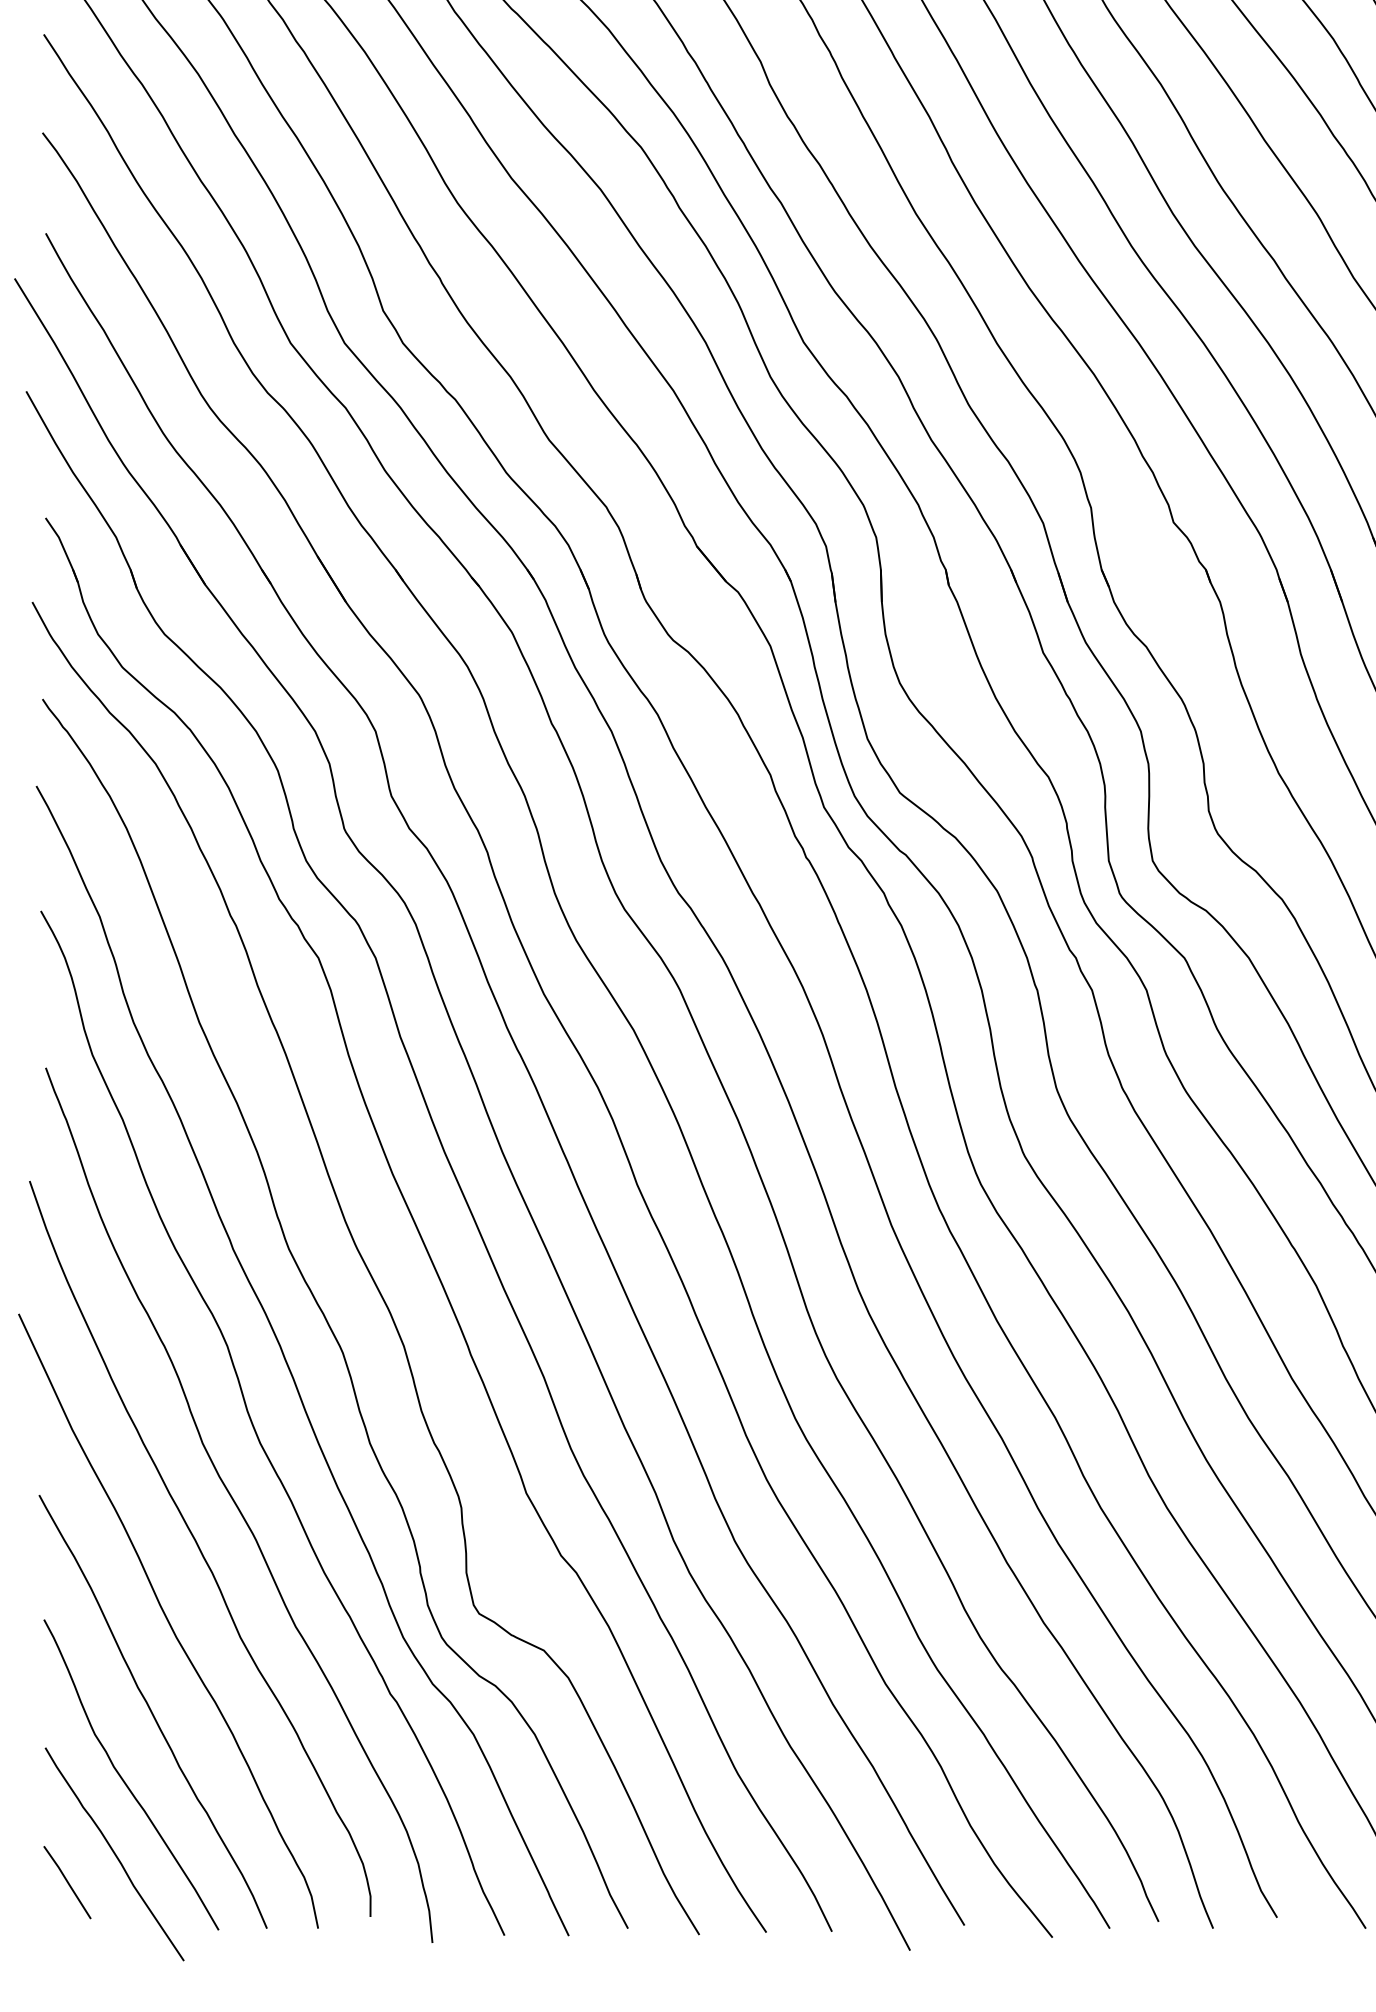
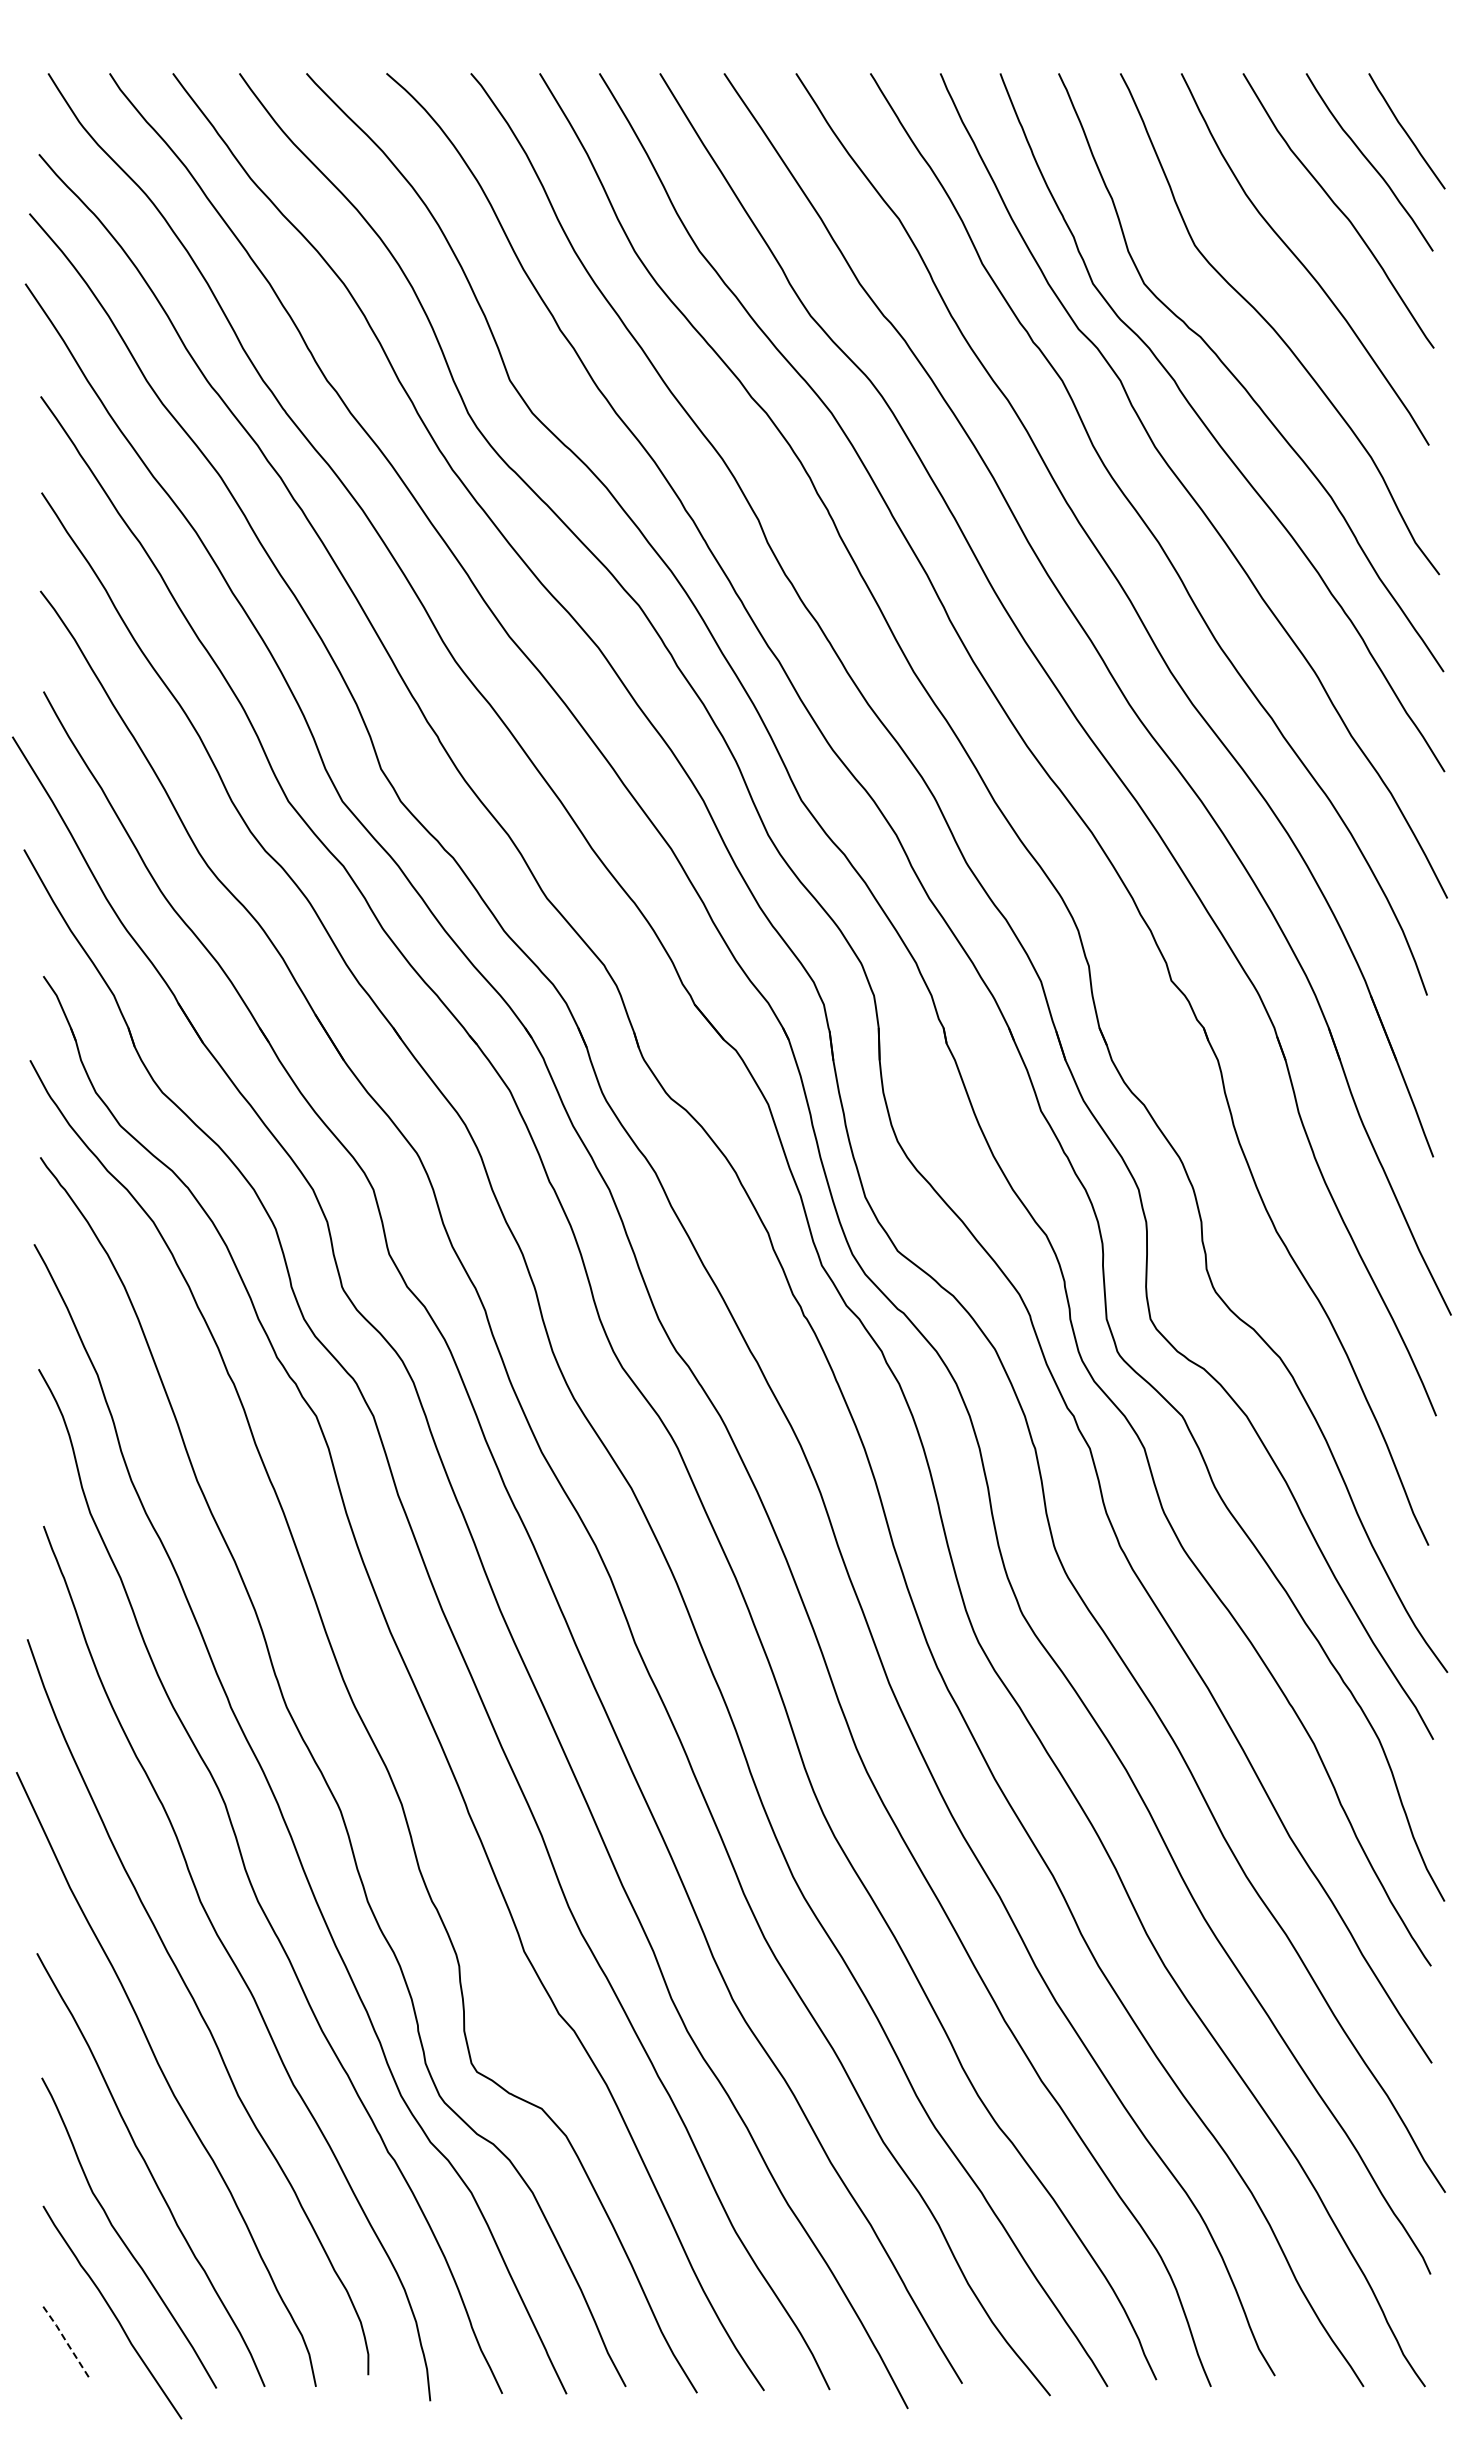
line: (67, 1882) -> (65, 2340), solid -> dashed

